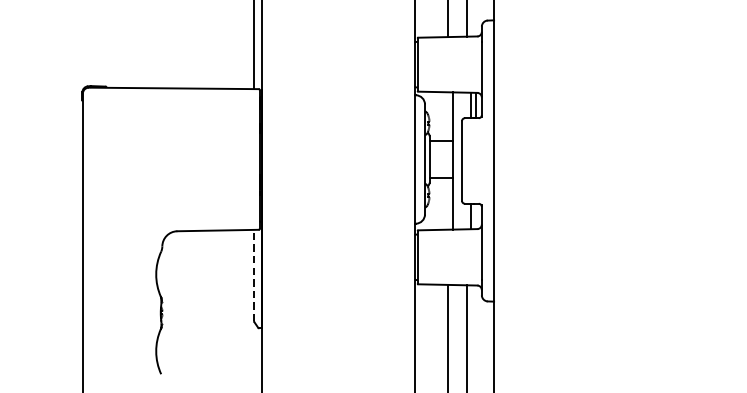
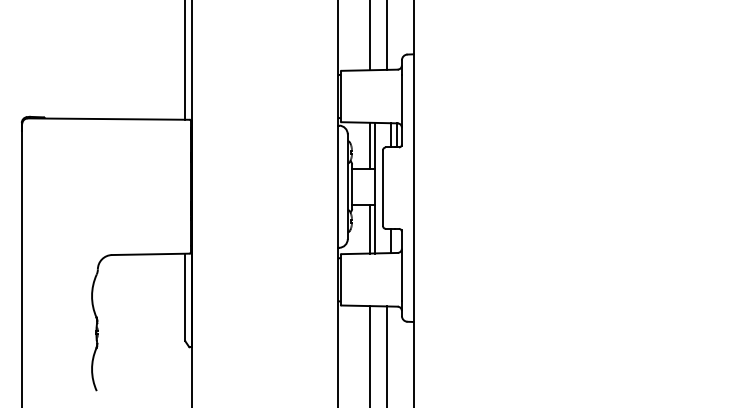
line: (447, 116) -> (369, 145), added
line: (447, 203) -> (369, 228), added
line: (254, 274) -> (185, 296), dashed -> solid

